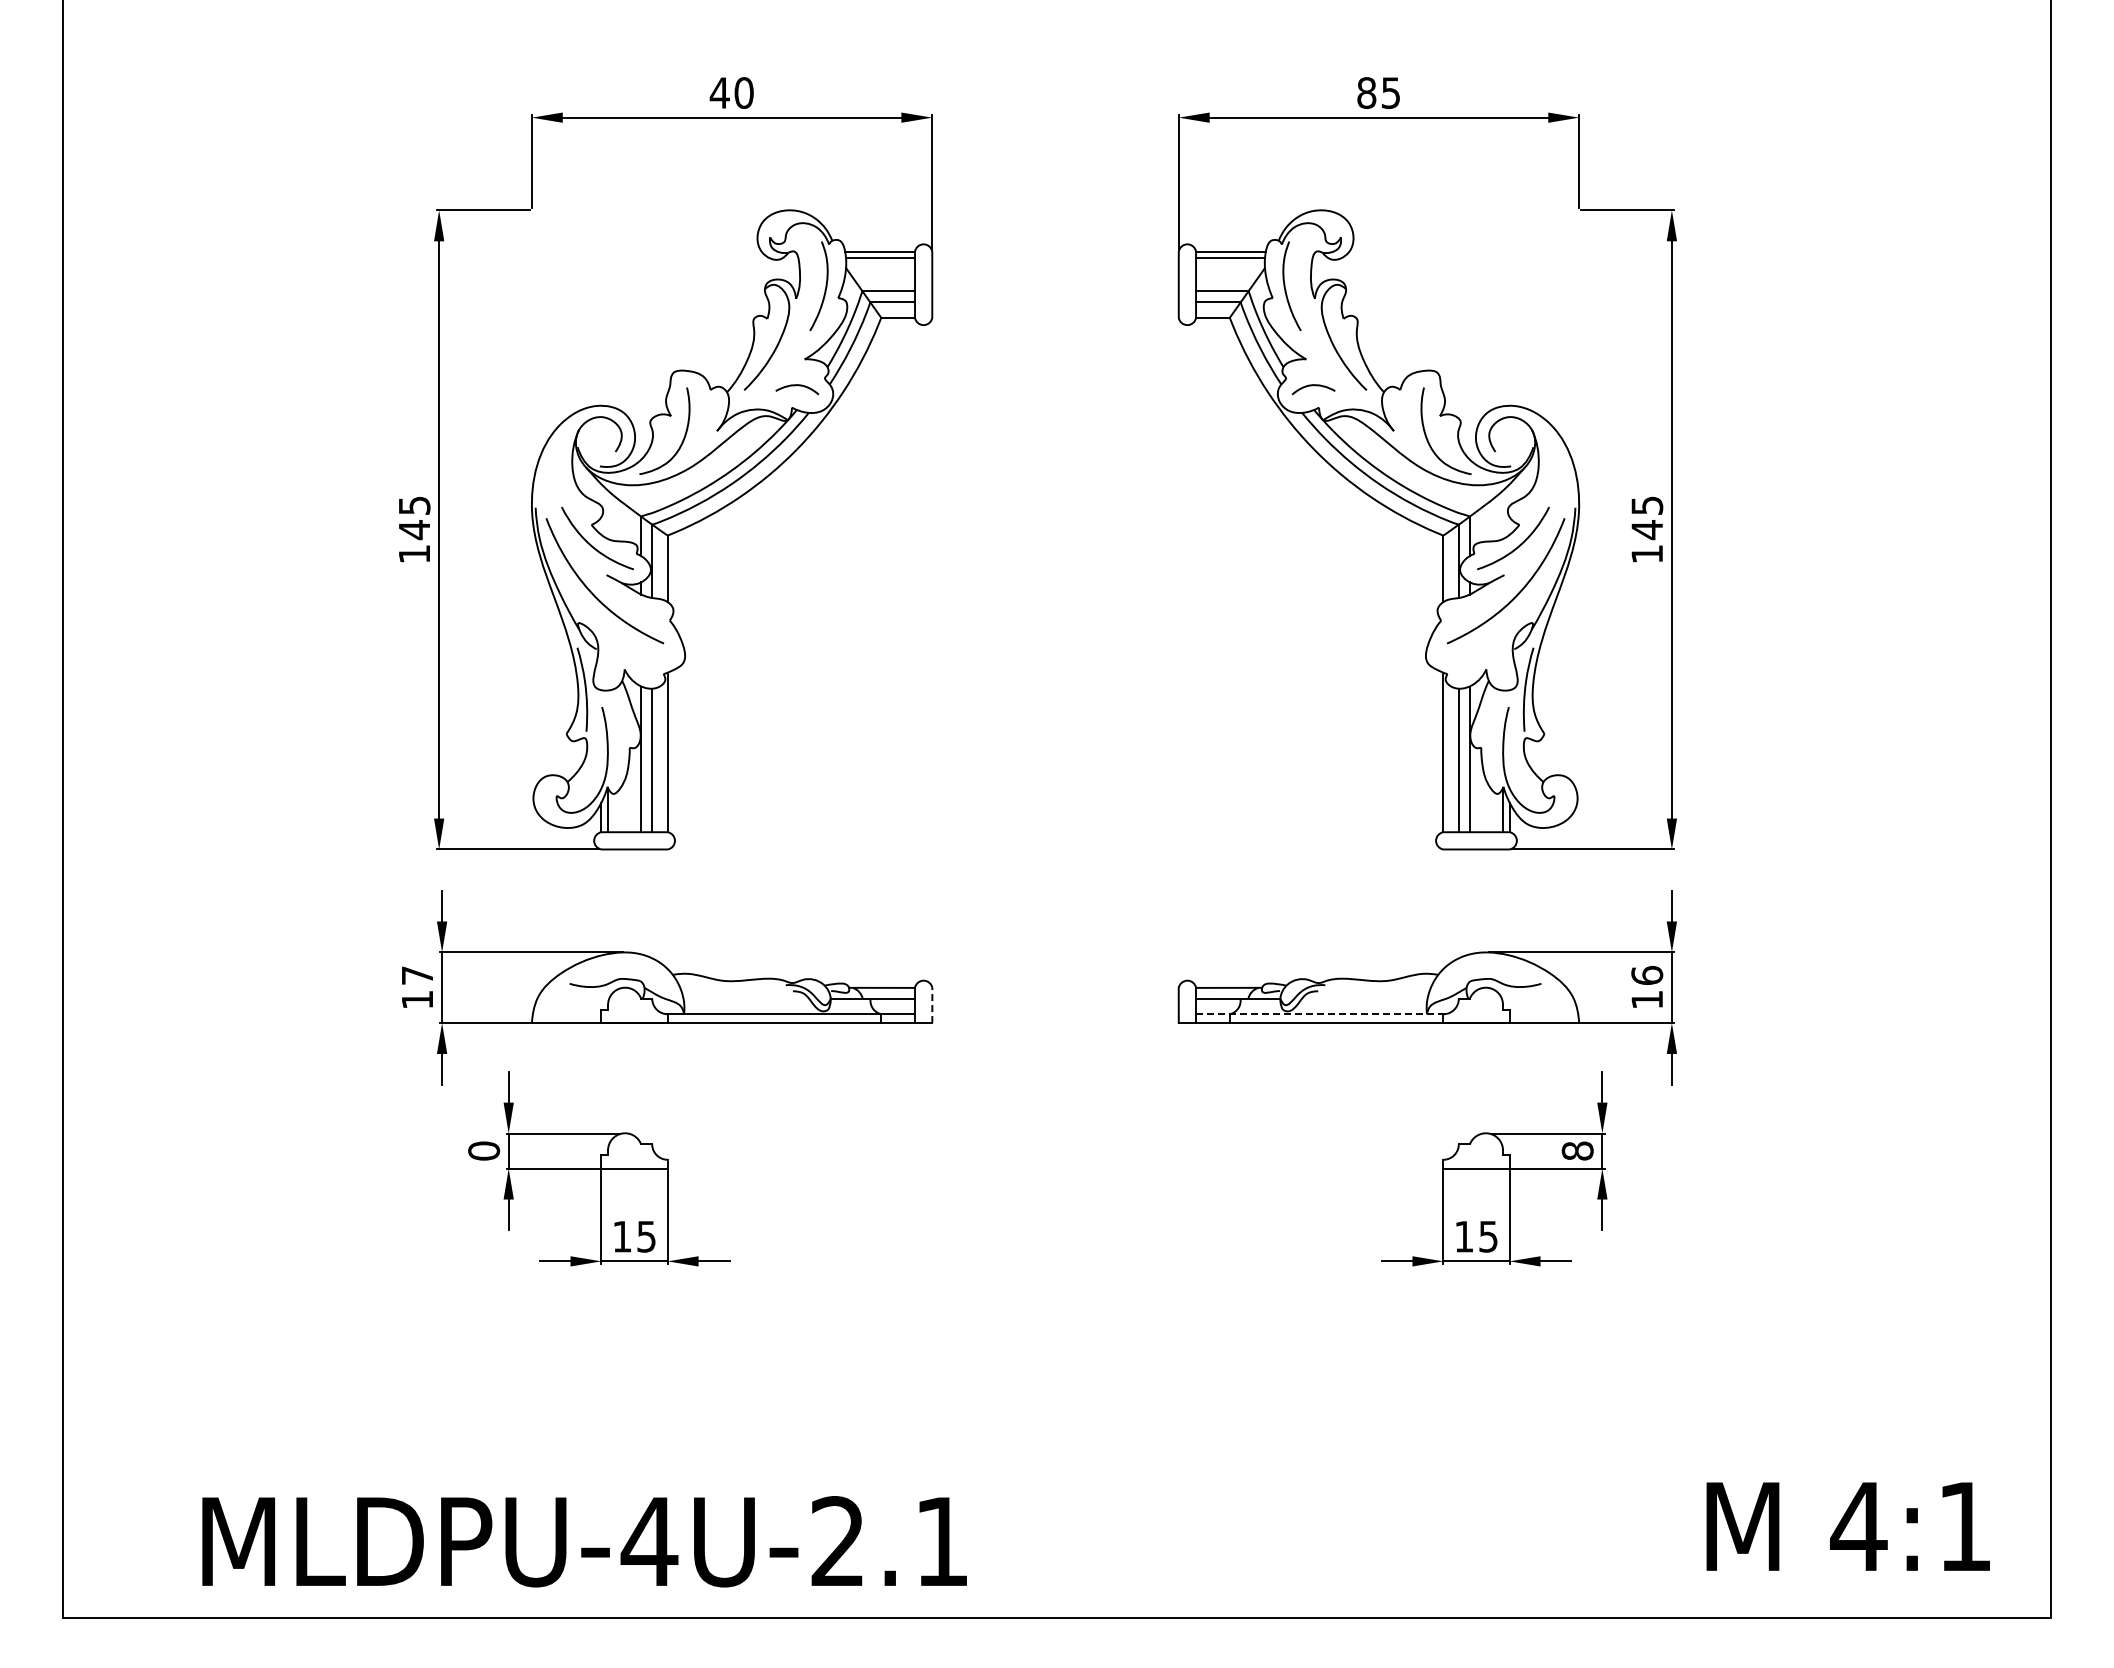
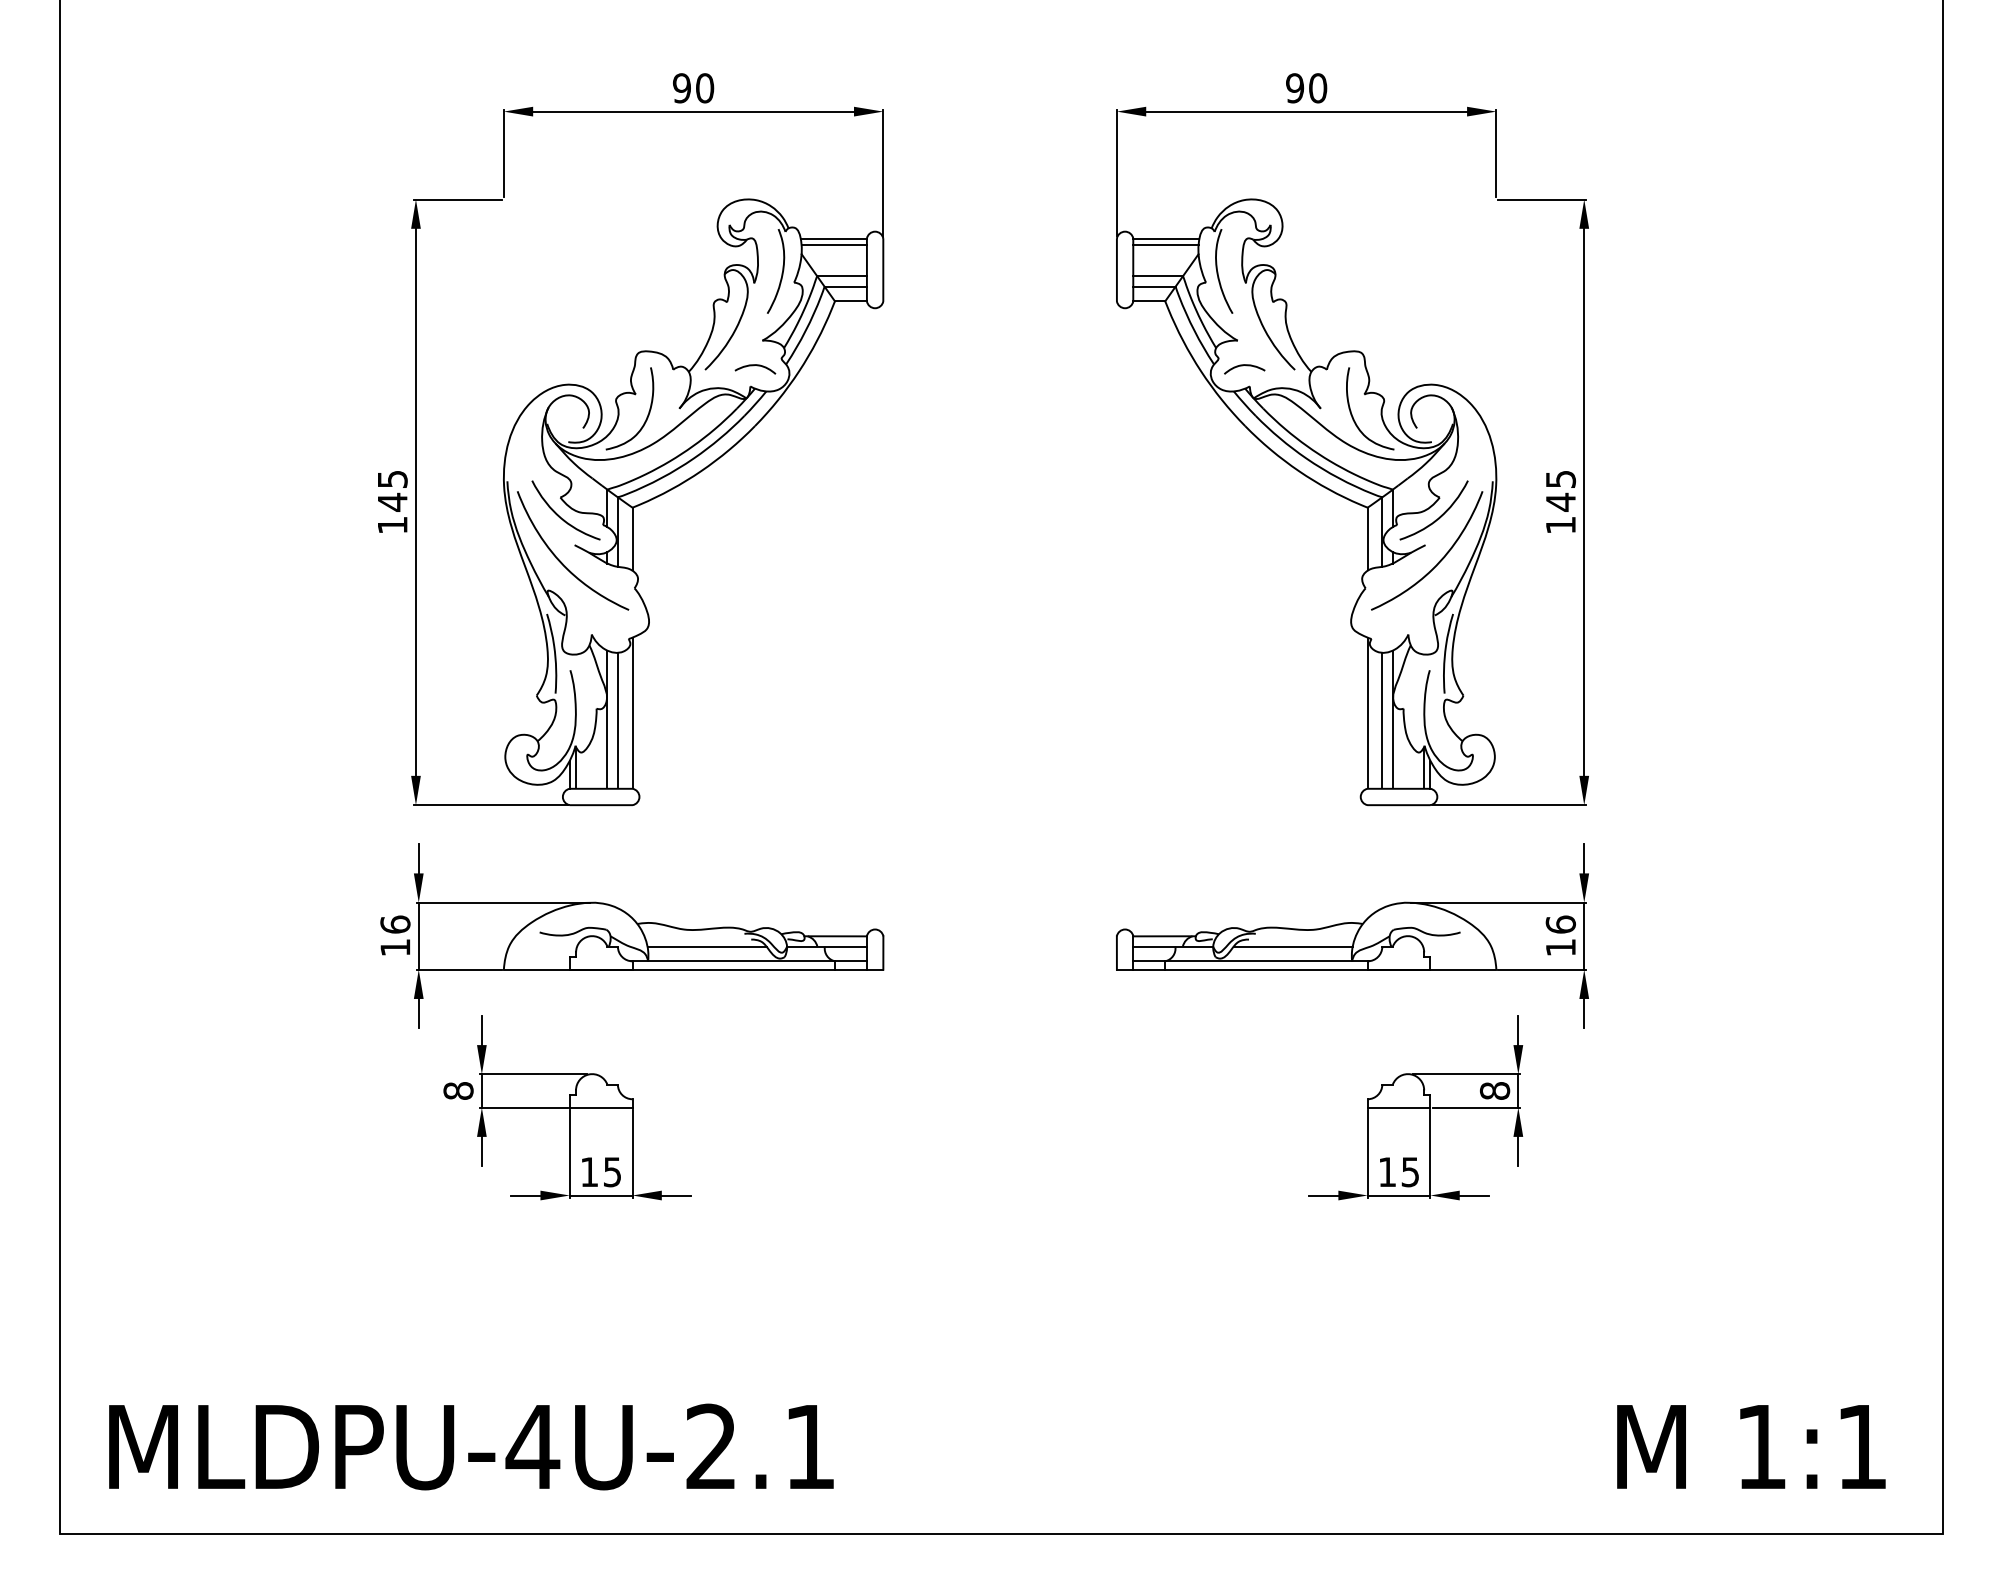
text: (719, 92) -> (681, 87), 40 -> 90
text: (1378, 93) -> (1306, 88), 85 -> 90
text: (417, 974) -> (395, 923), 17 -> 16
line: (746, 998) -> (707, 946), added
line: (1364, 998) -> (1292, 946), added
line: (932, 1005) -> (883, 953), dashed -> solid
line: (1321, 1014) -> (1252, 961), dashed -> solid
text: (483, 1150) -> (457, 1090), 0 -> 8
text: (1858, 1526) -> (1761, 1446), 4:1 -> 1:1
text: (584, 1541) -> (471, 1446), moved

